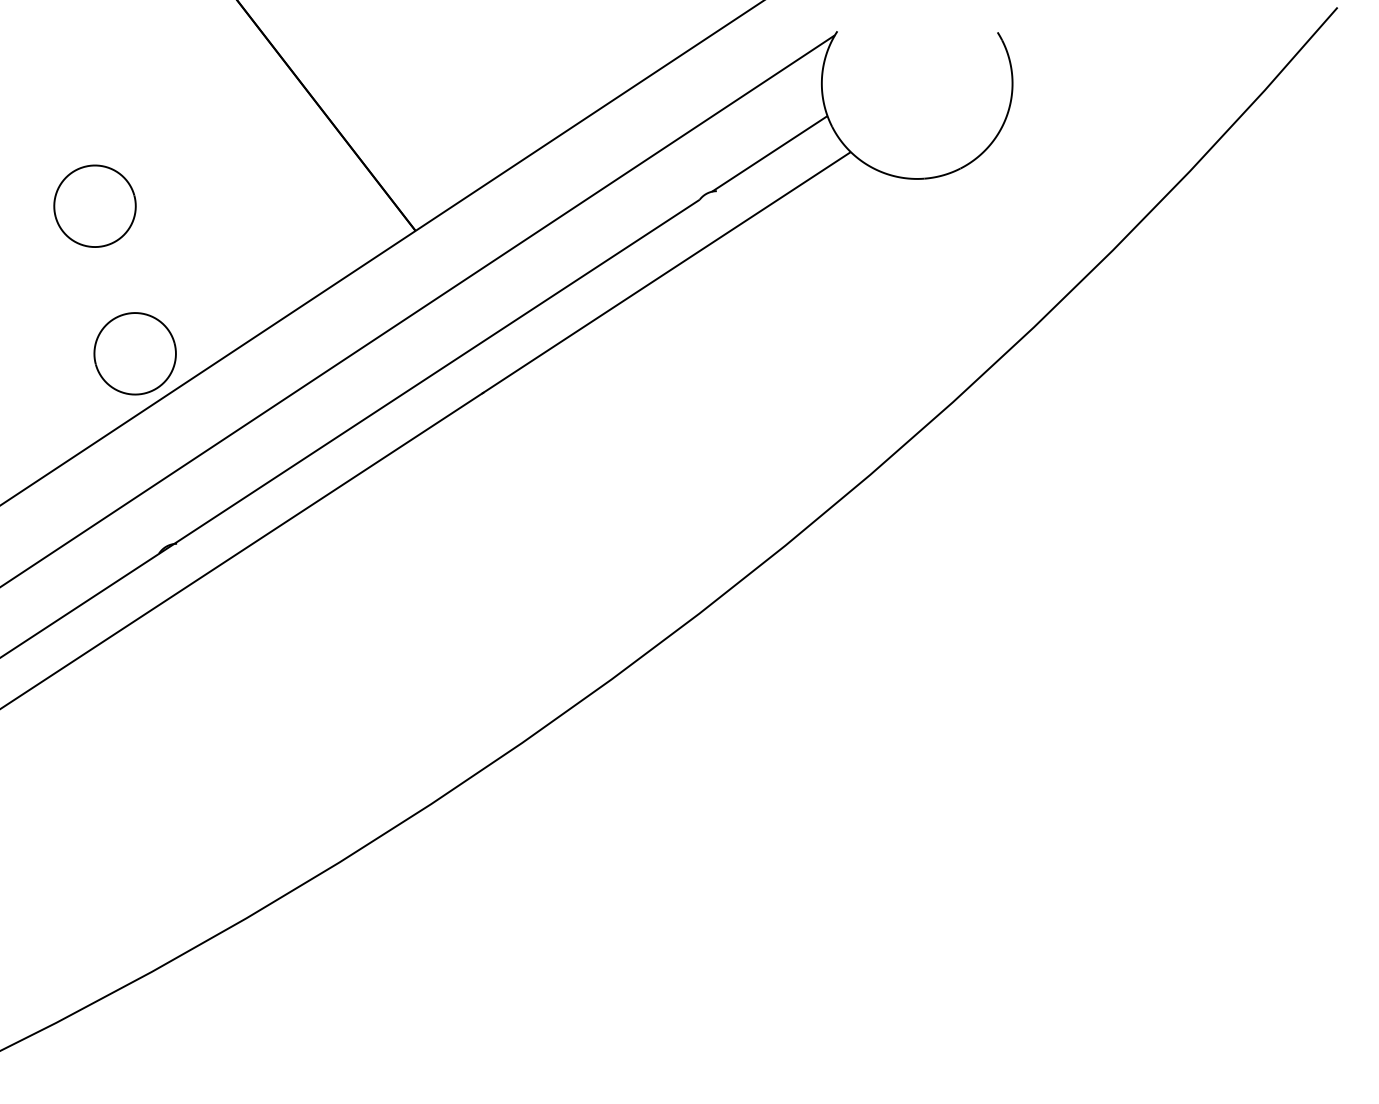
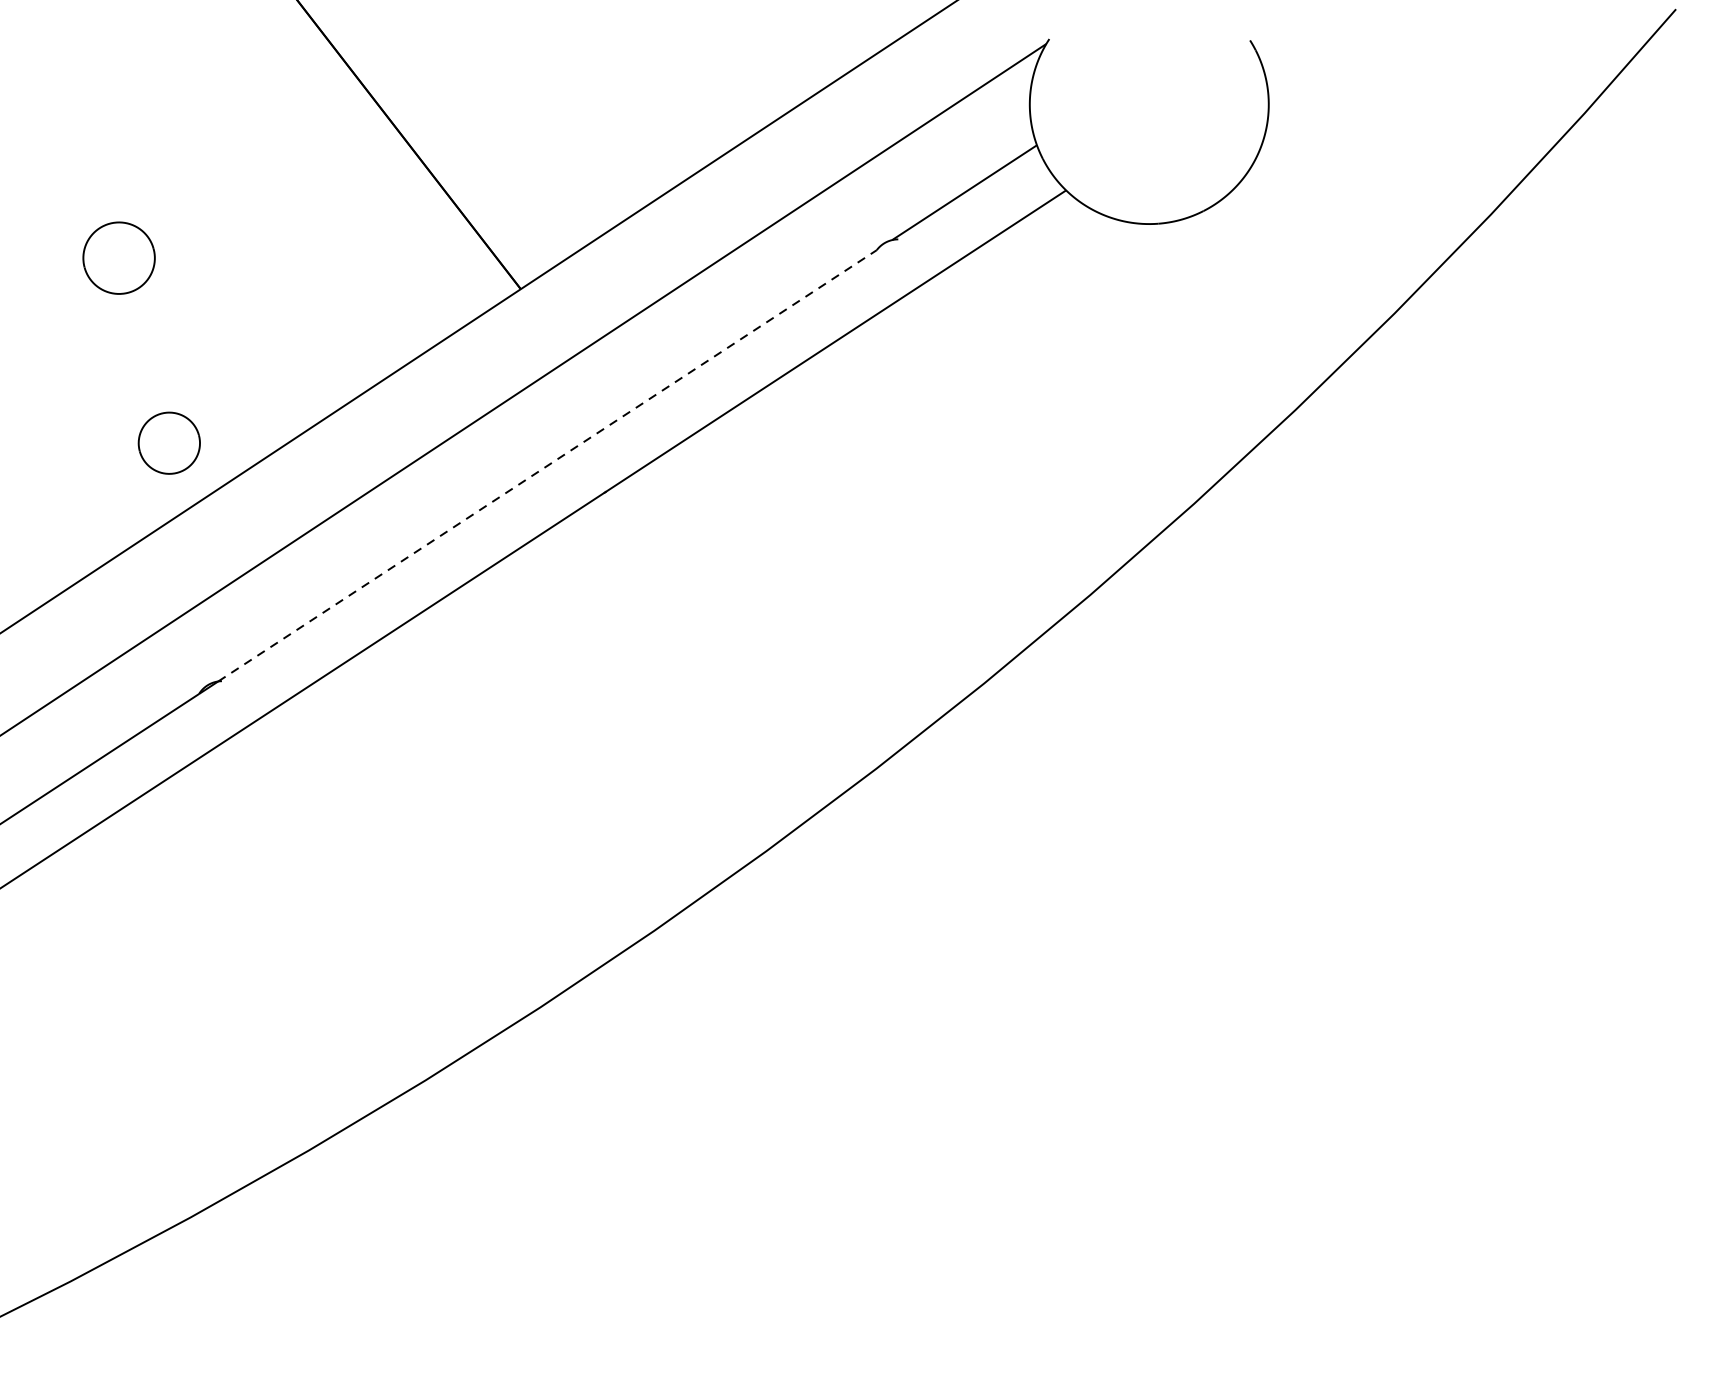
part: (94, 205) -> (118, 257), size x0.7
part: (134, 353) -> (168, 442), size x0.6
line: (437, 371) -> (548, 465), solid -> dashed

